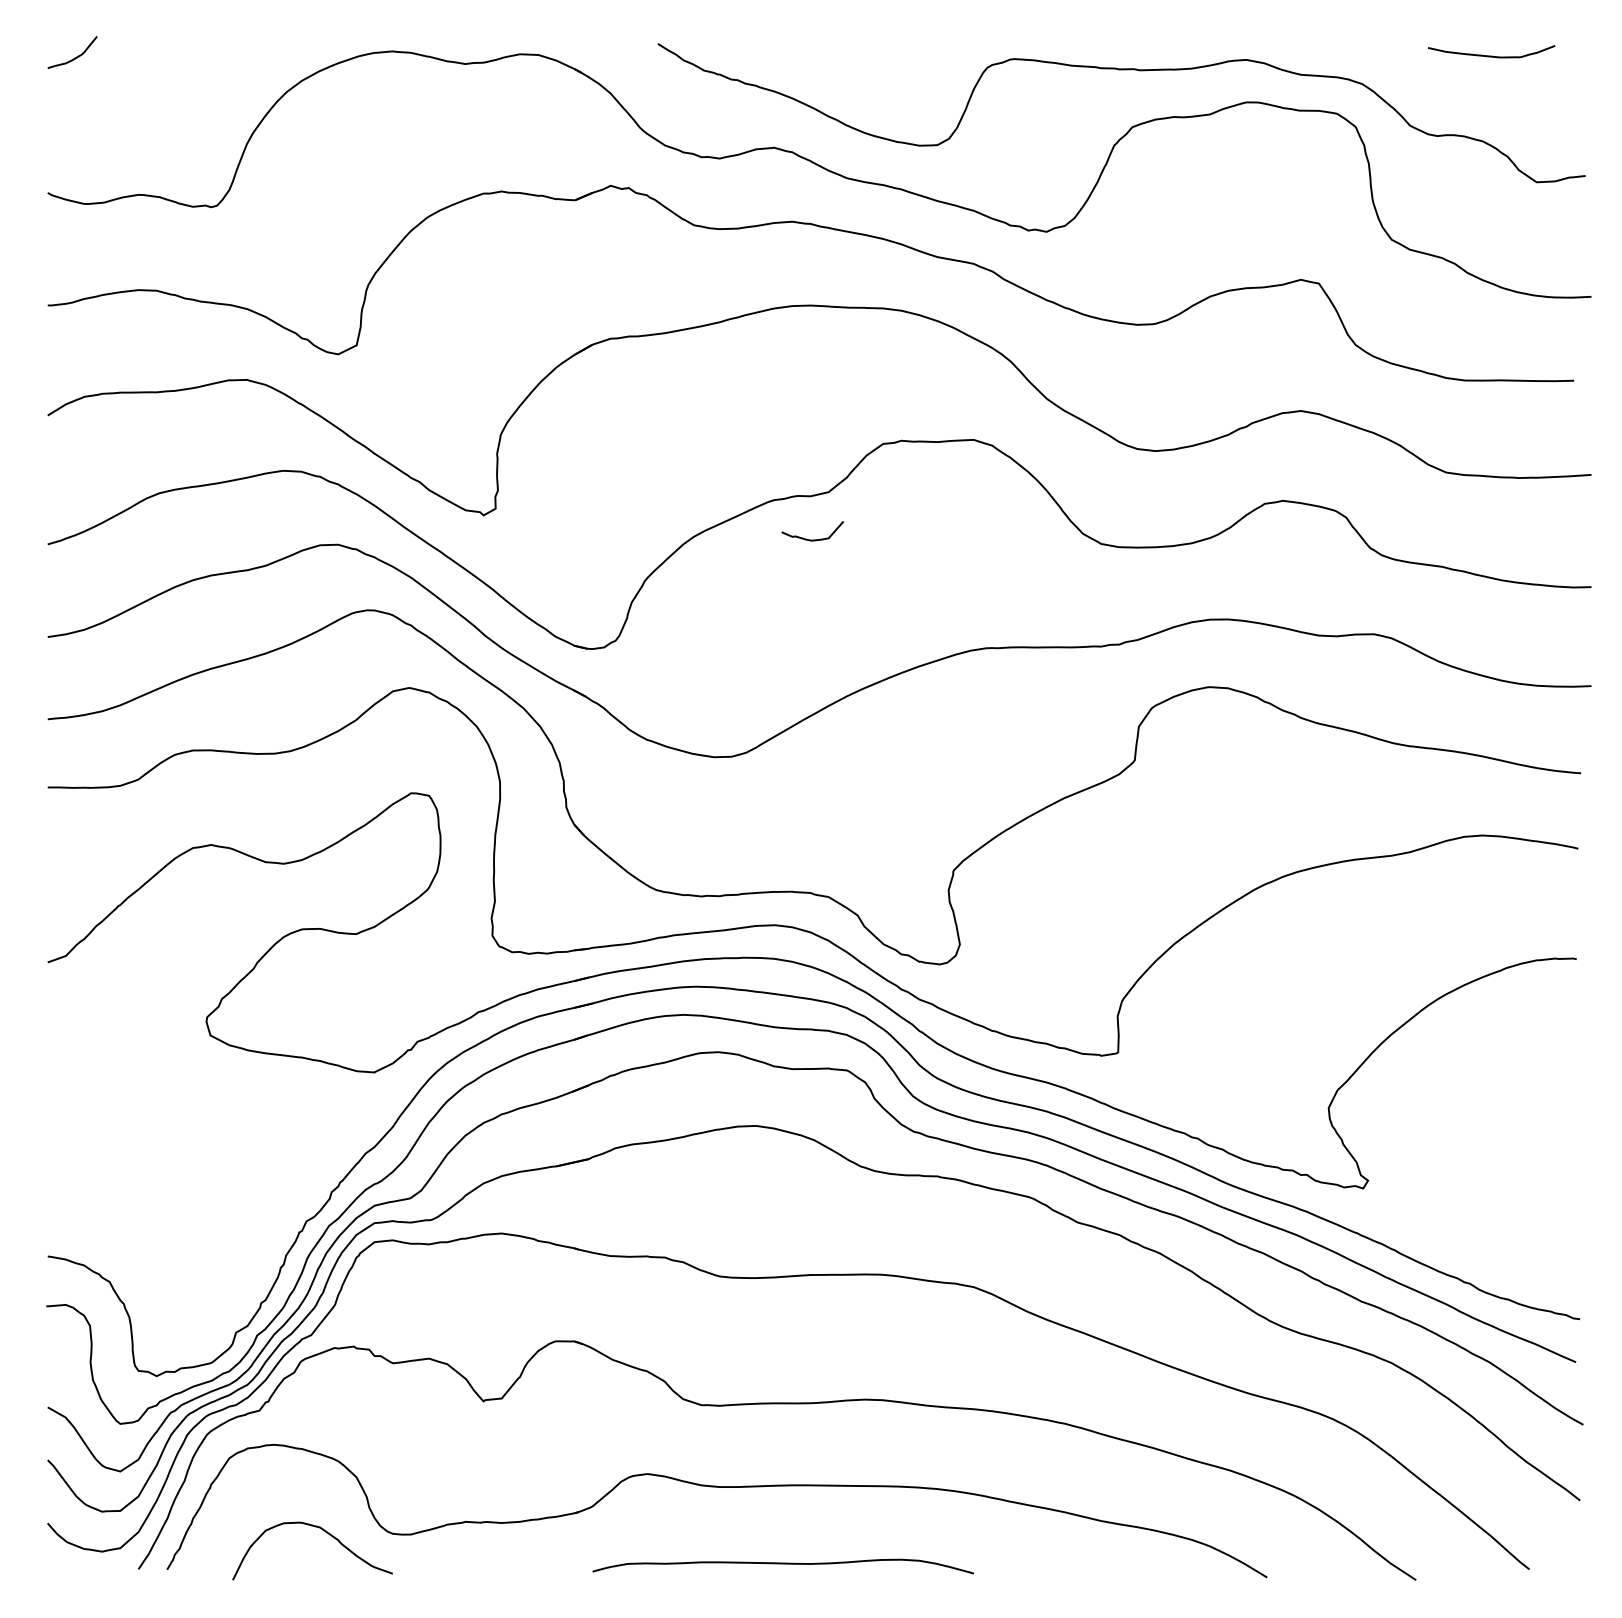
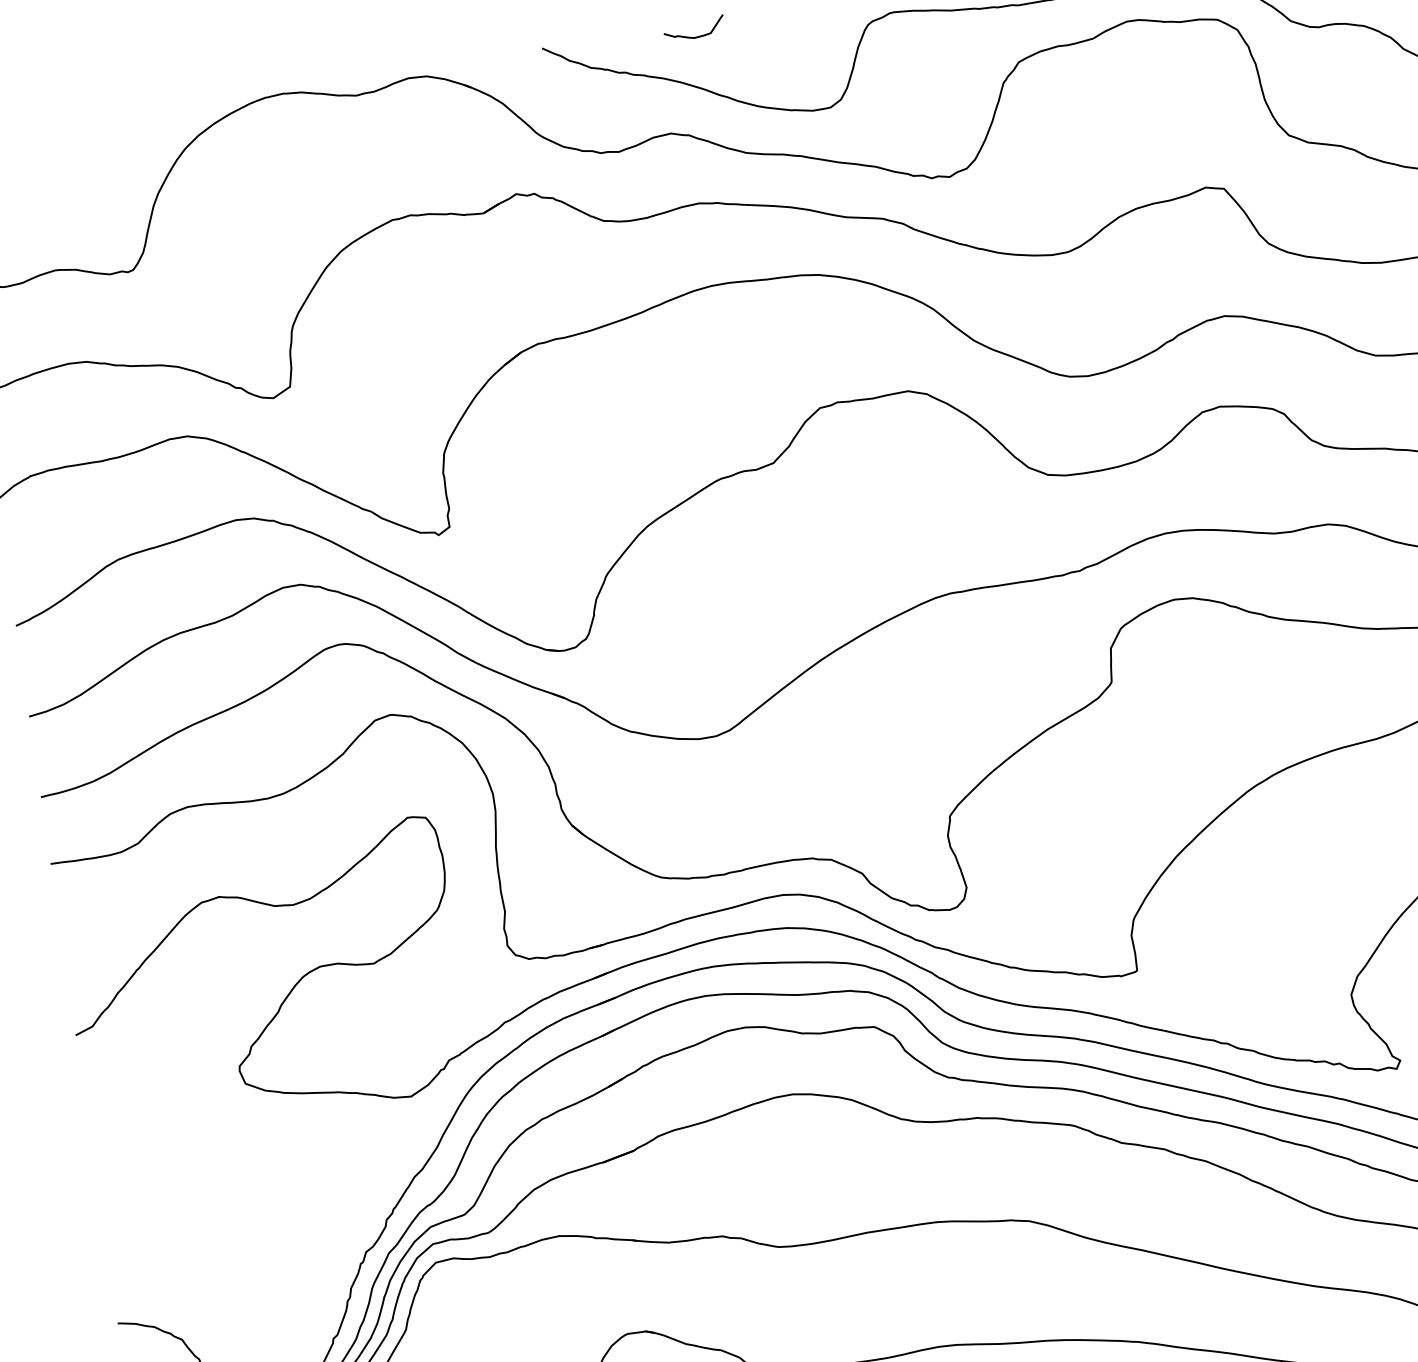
curve: (812, 539) -> (695, 36), moved

